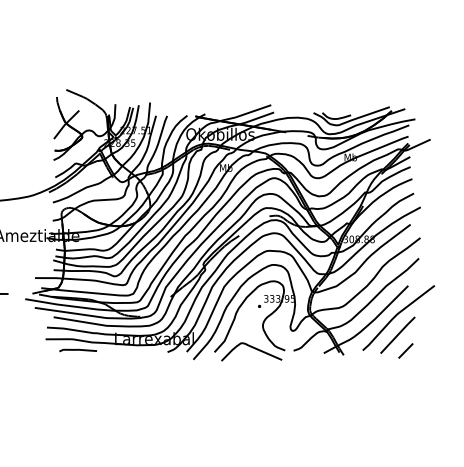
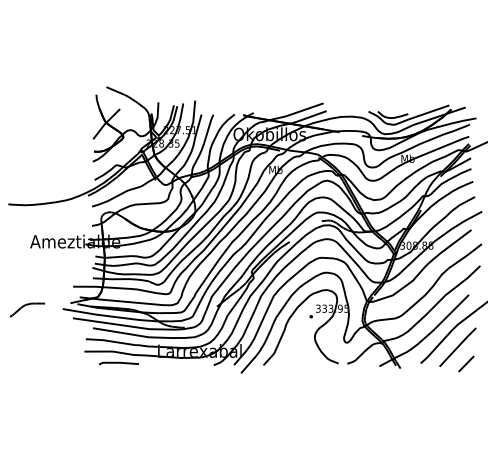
curve: (252, 348) -> (303, 361), removed

